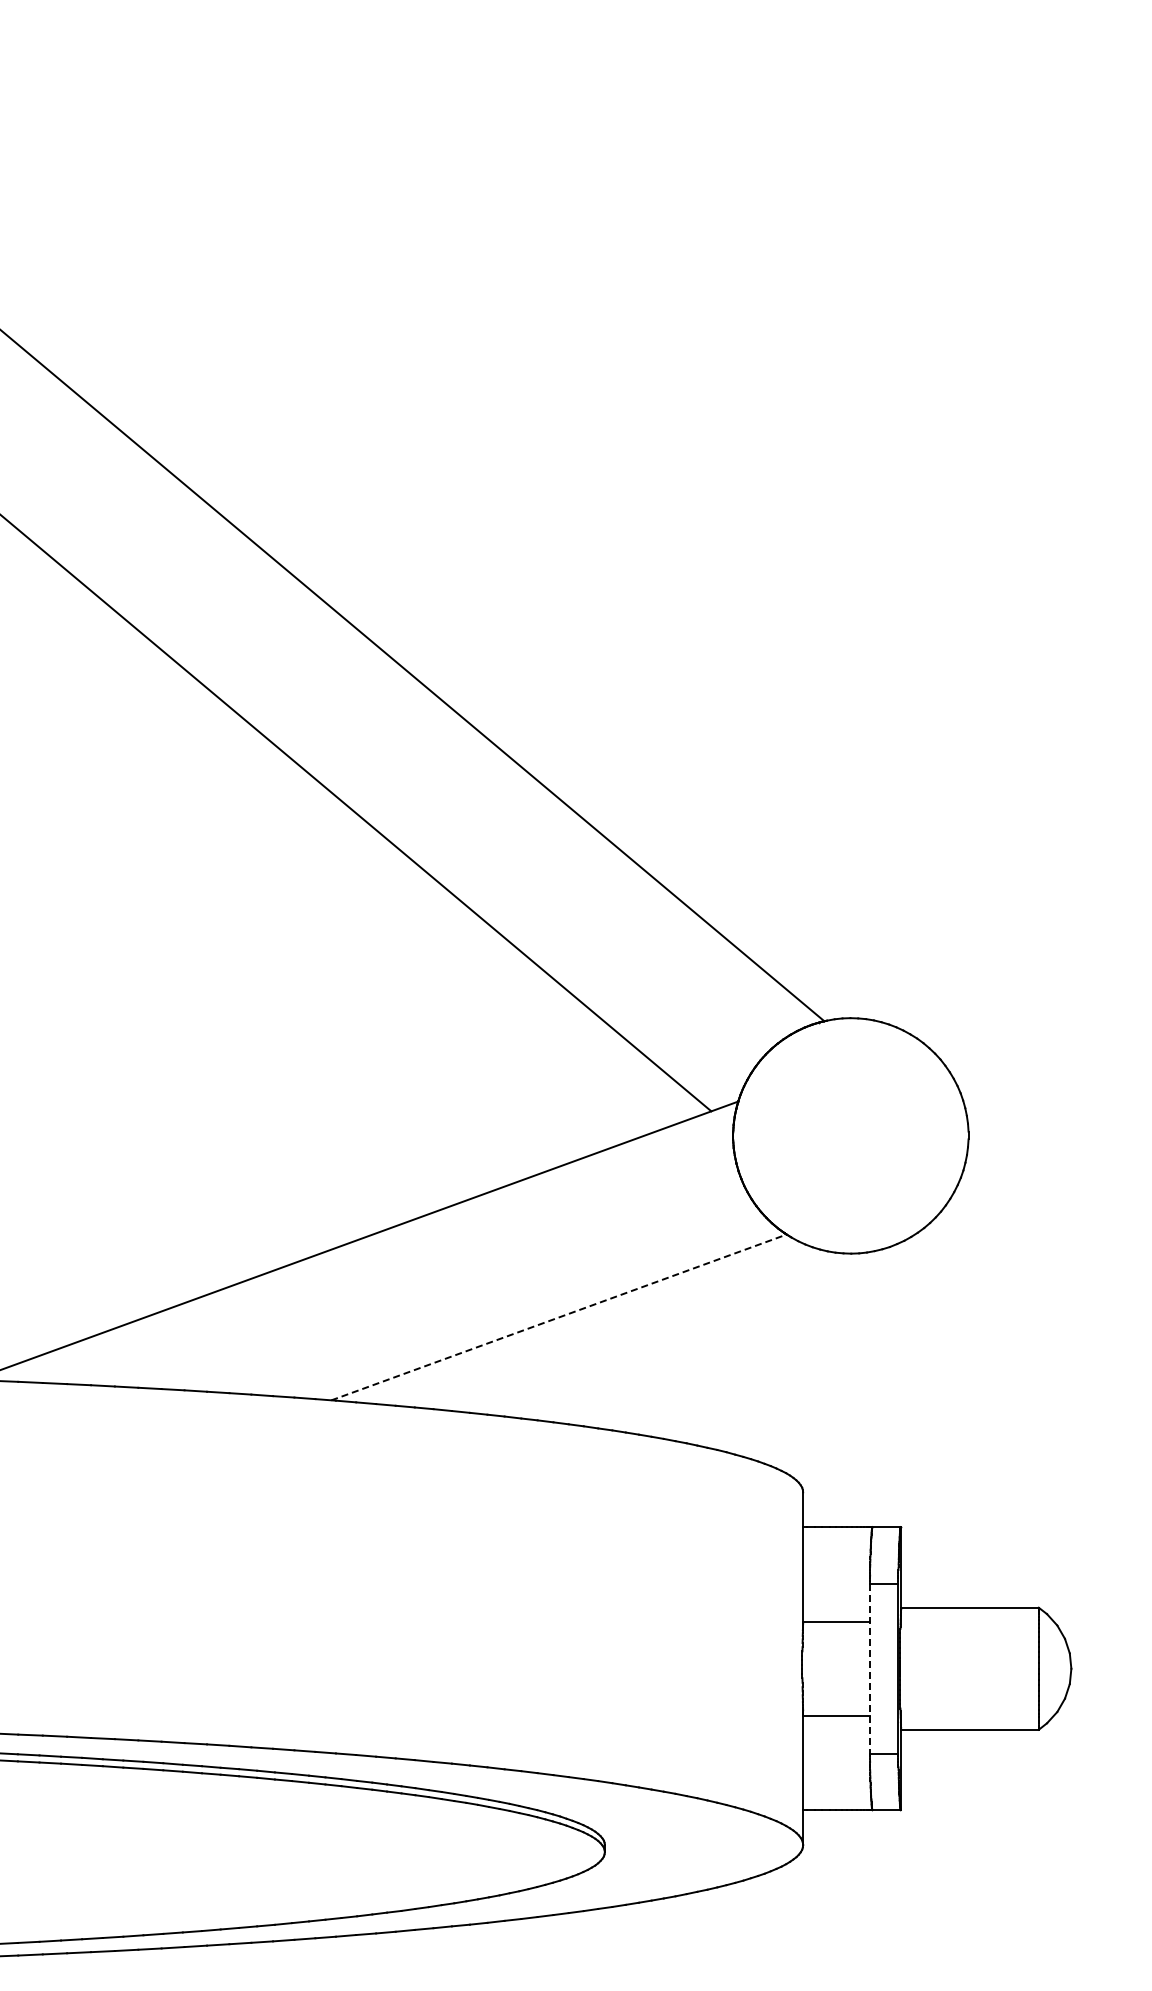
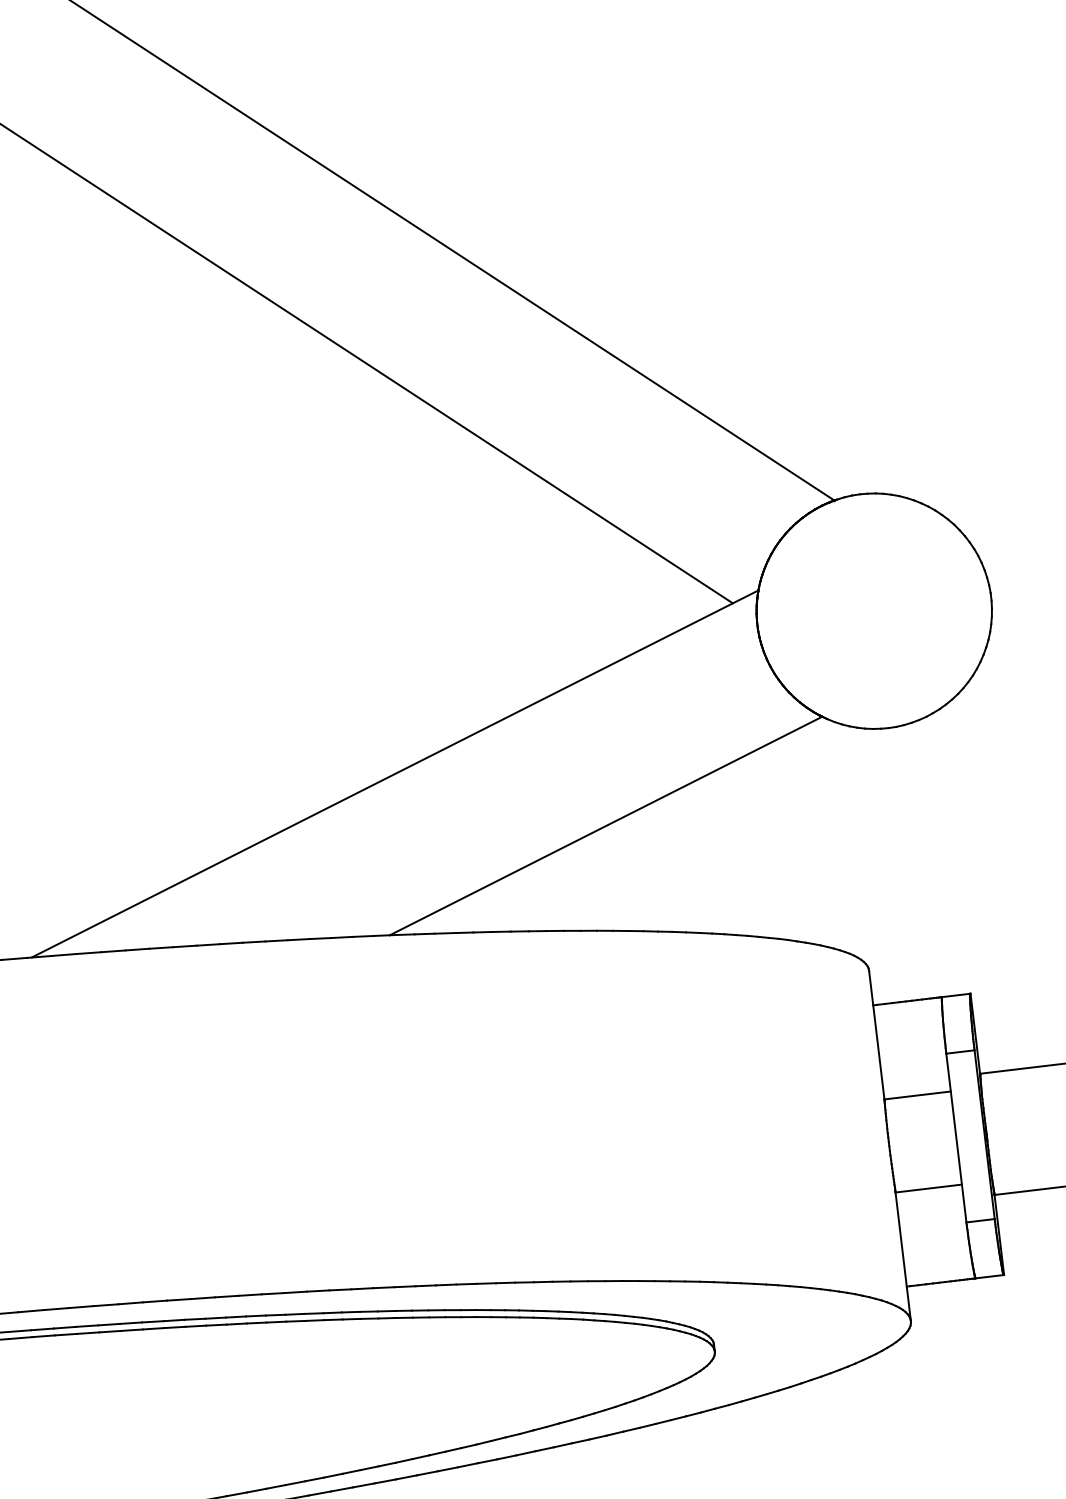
line: (559, 1317) -> (606, 826), dashed -> solid
line: (869, 1668) -> (955, 1137), dashed -> solid

